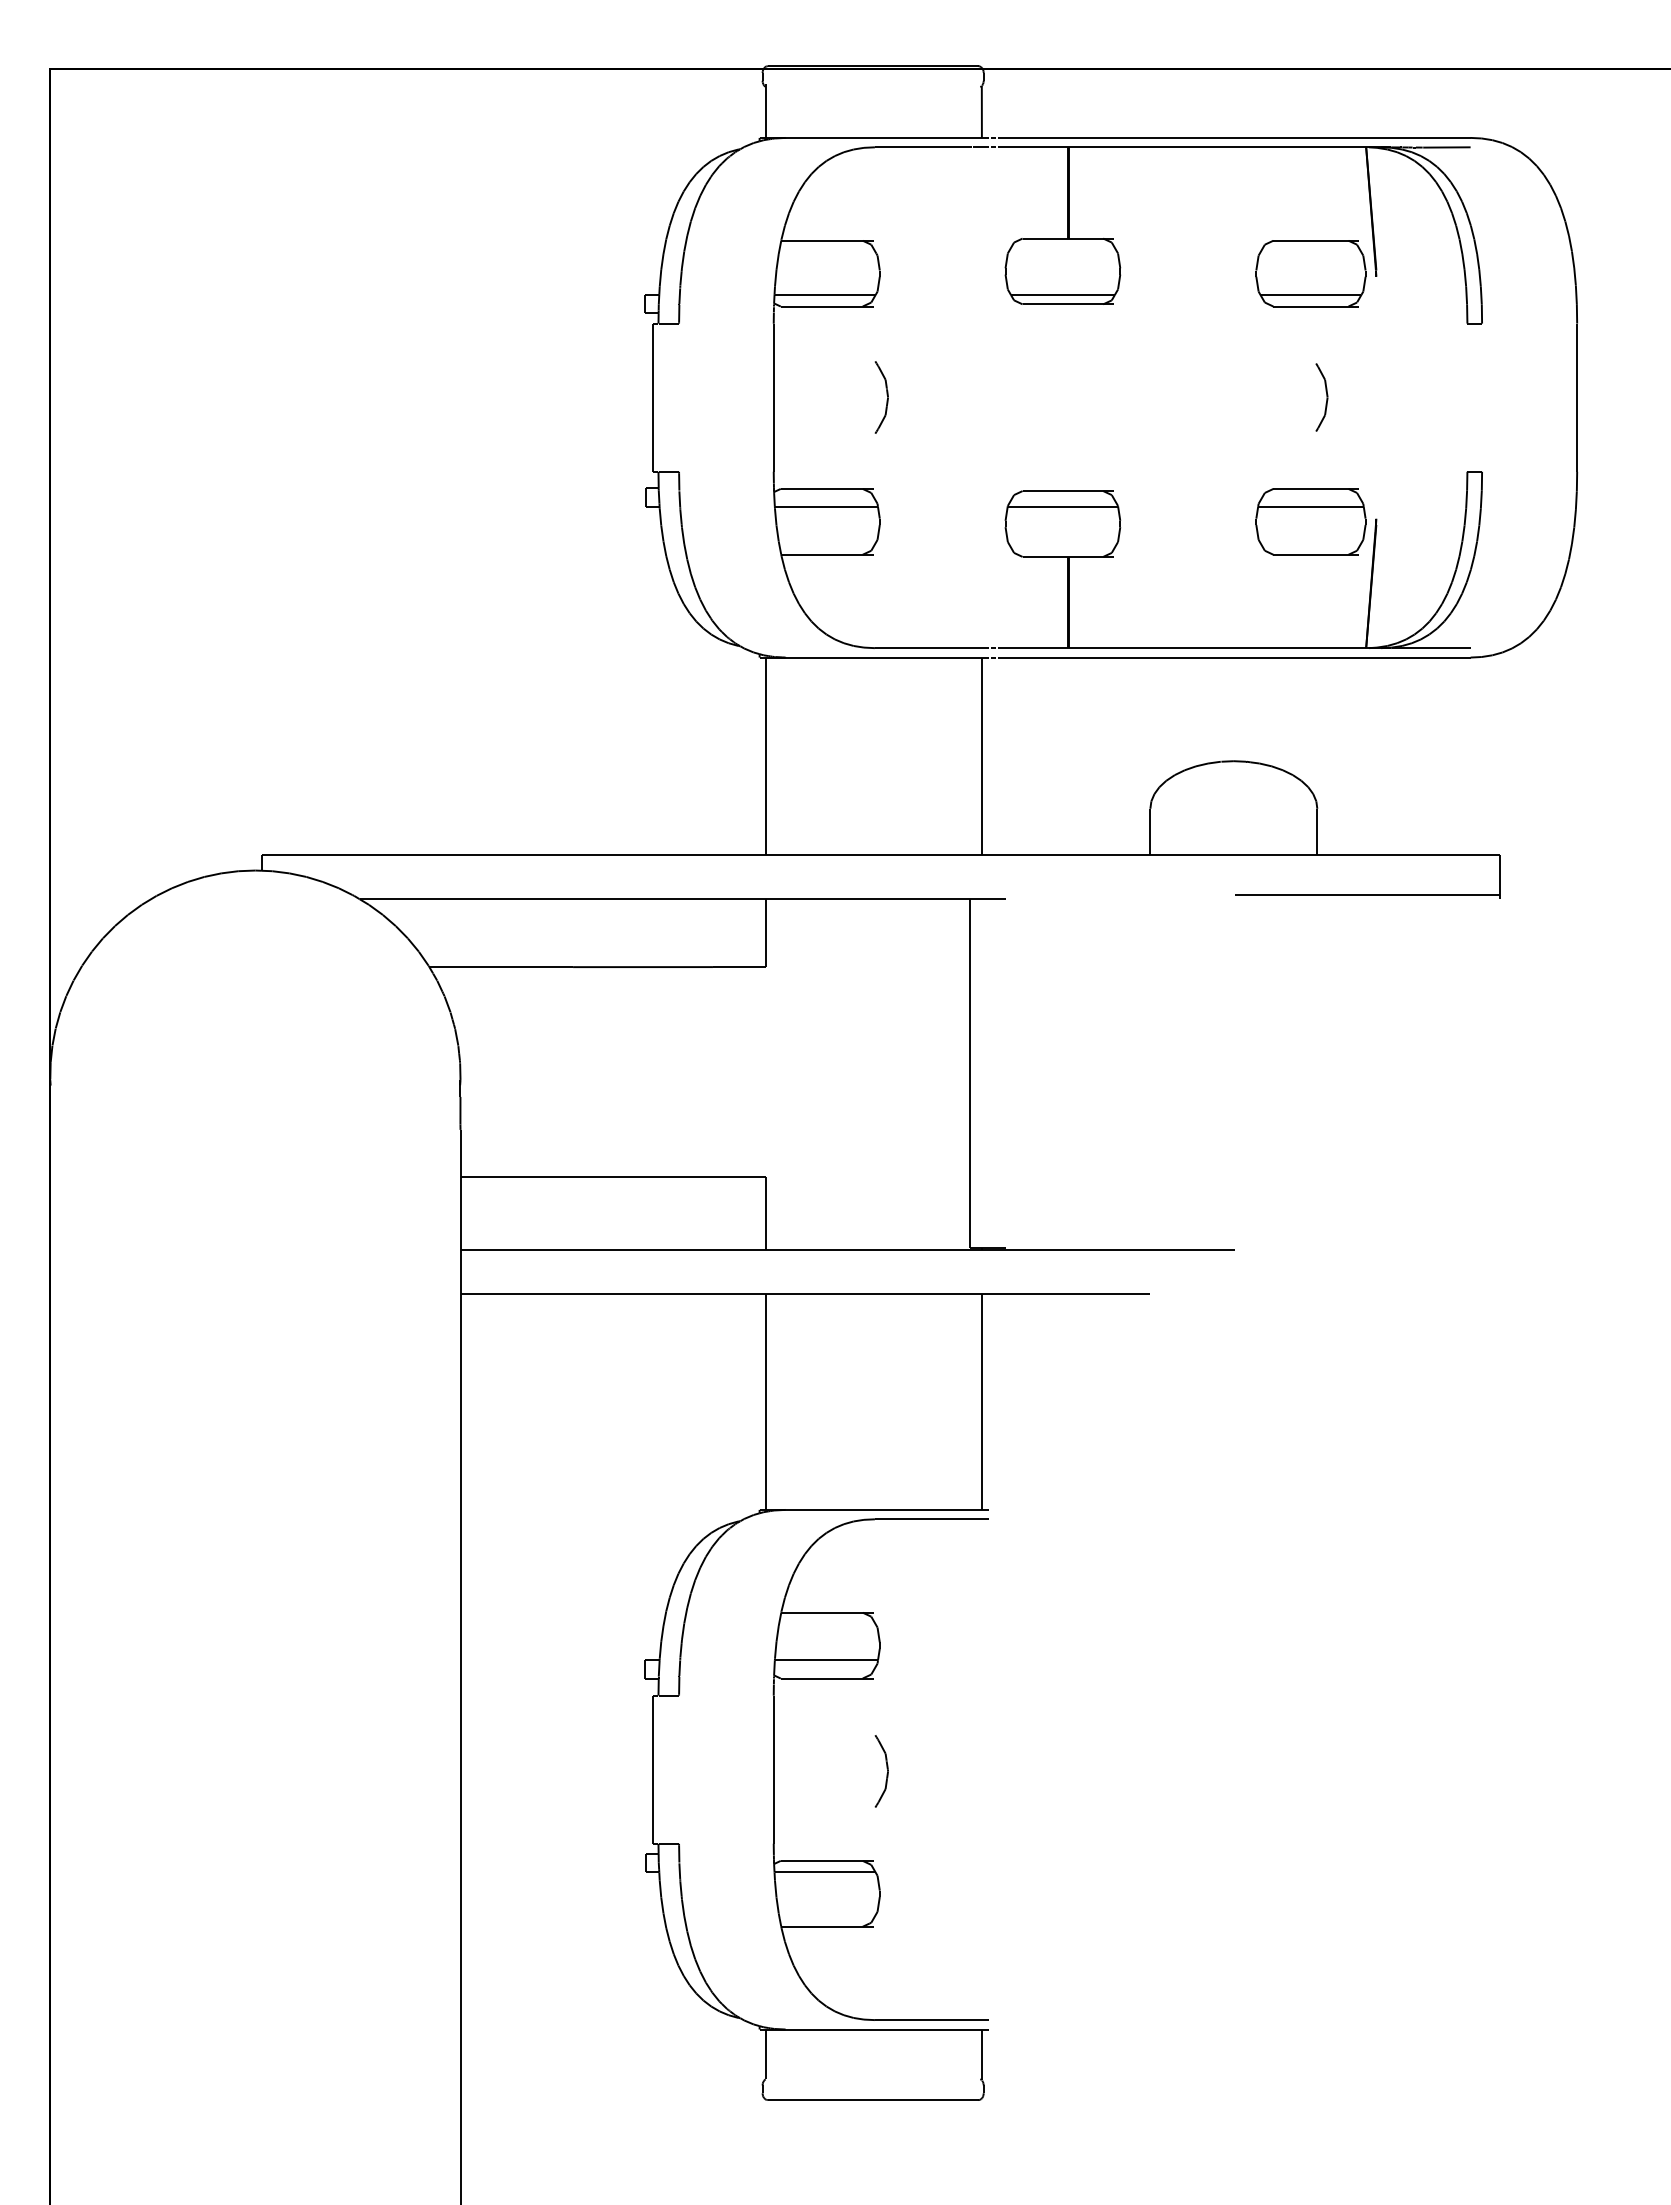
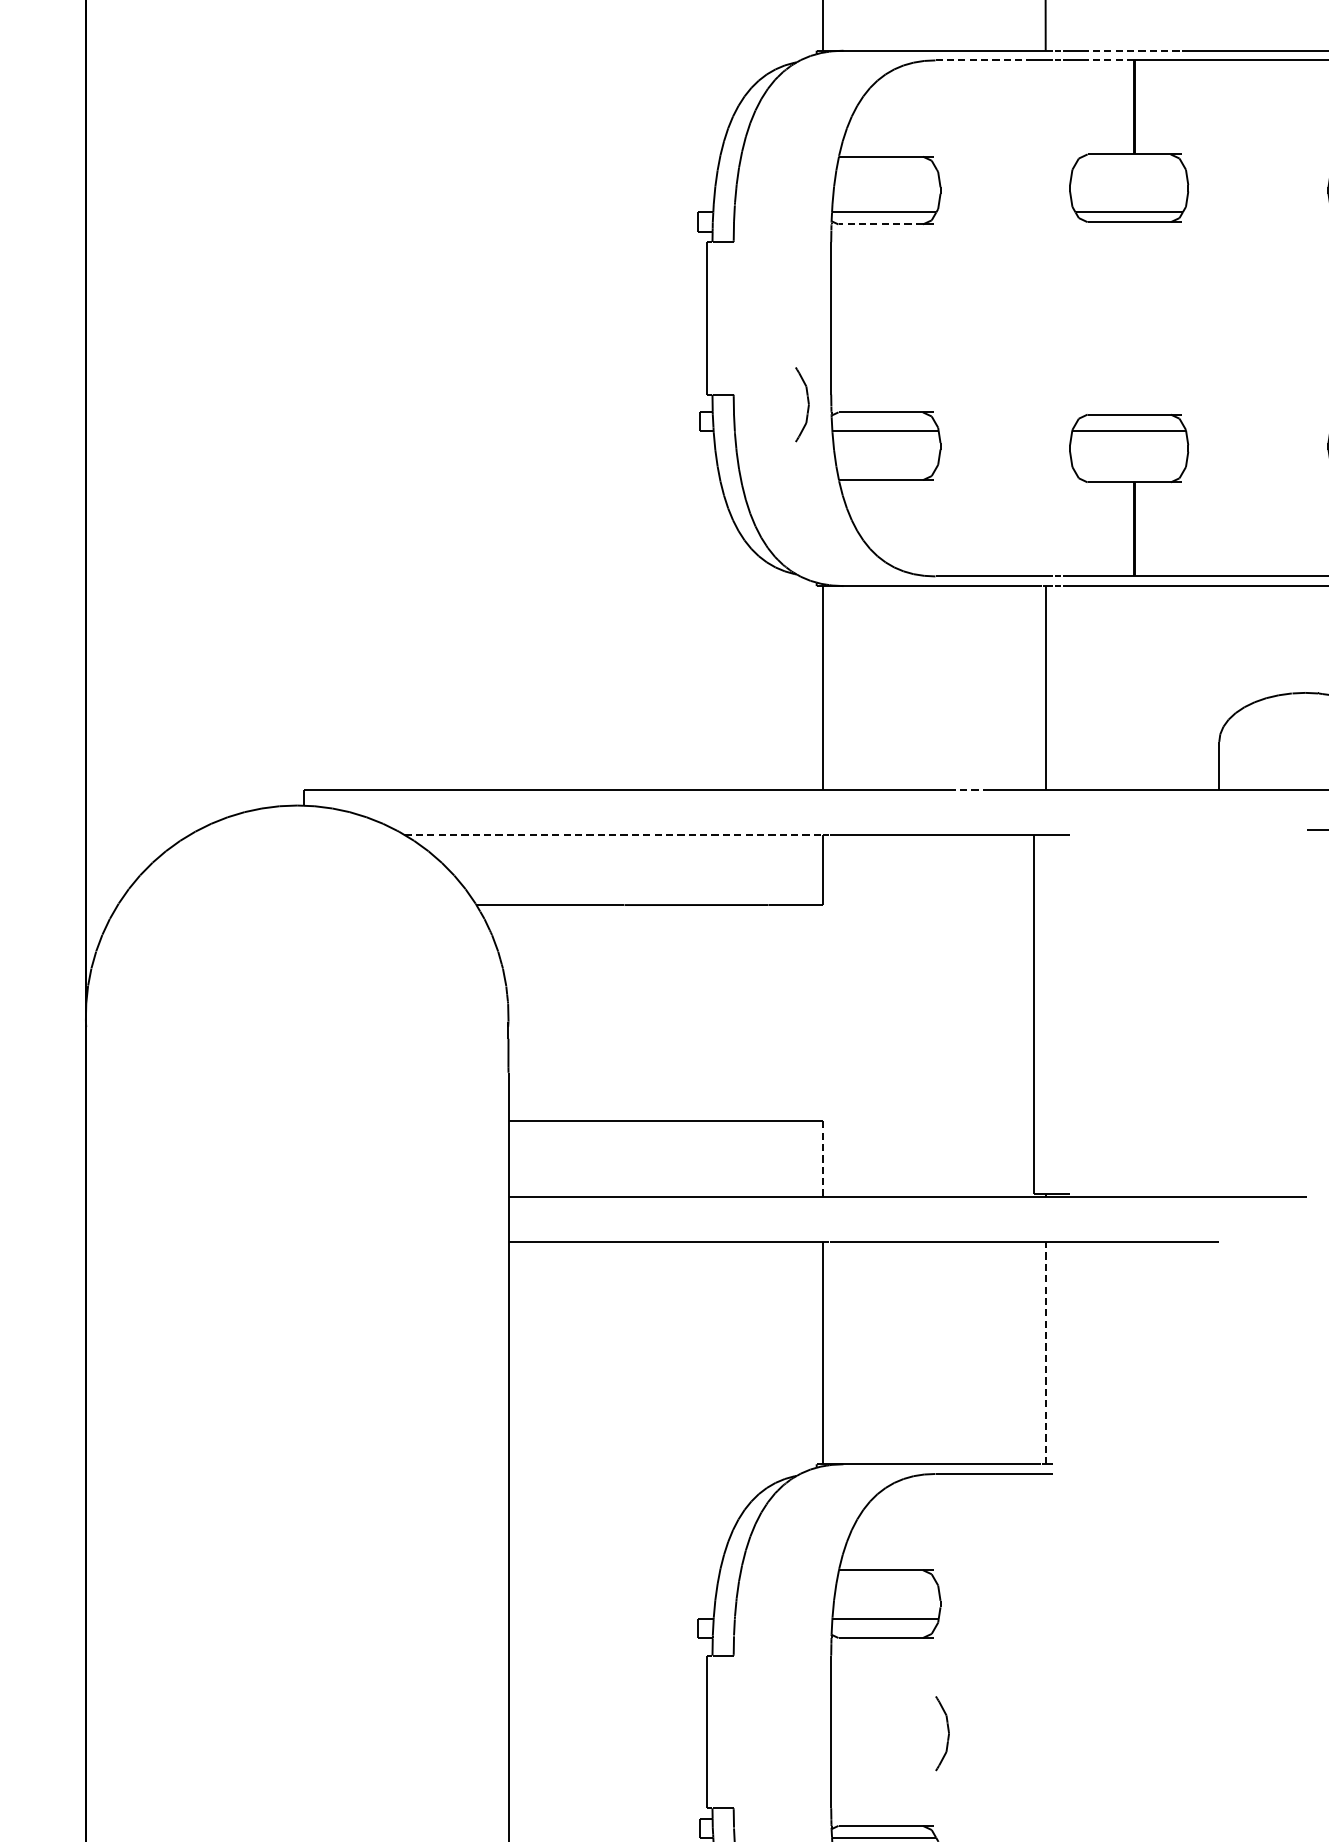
line: (1065, 137) -> (1131, 50), solid -> dashed
line: (922, 147) -> (984, 60), solid -> dashed
line: (1042, 147) -> (1108, 60), solid -> dashed
line: (821, 306) -> (880, 224), solid -> dashed
part: (881, 397) -> (802, 404), moved
line: (910, 855) -> (972, 790), solid -> dashed
line: (563, 899) -> (614, 835), solid -> dashed
line: (765, 1213) -> (822, 1158), solid -> dashed
line: (981, 1402) -> (1045, 1353), solid -> dashed

